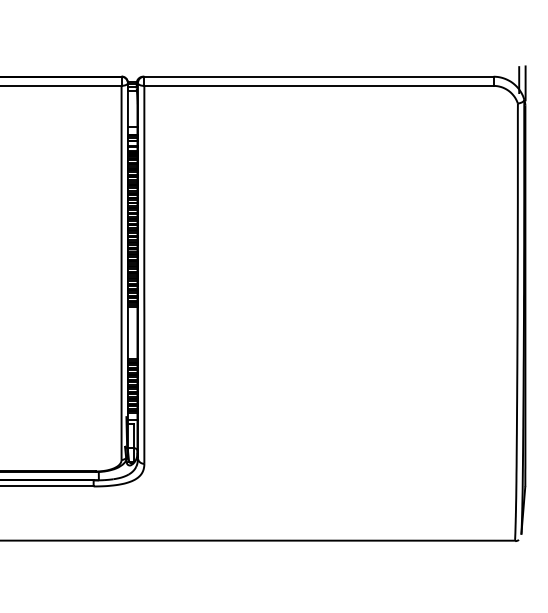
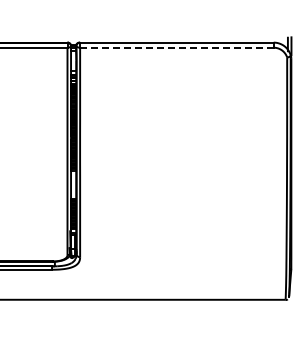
line: (318, 85) -> (176, 47), solid -> dashed

